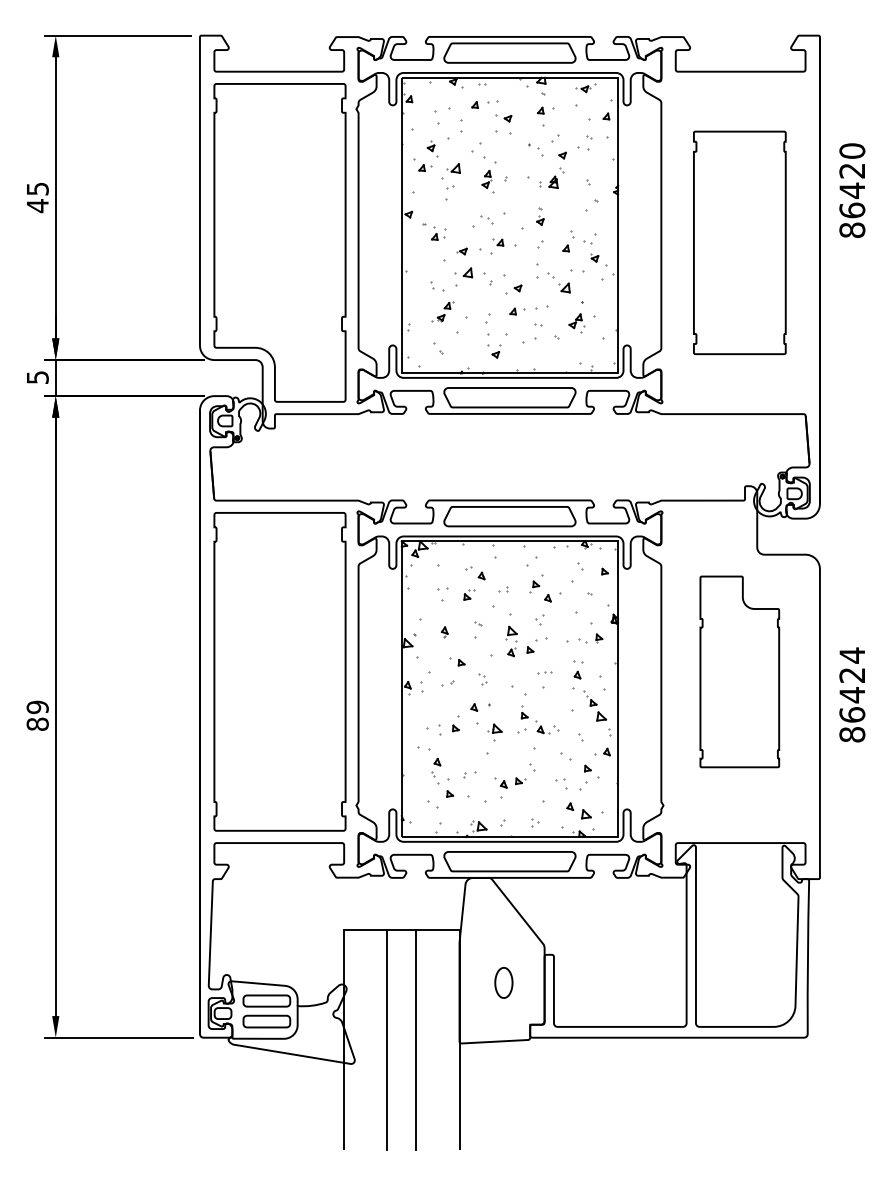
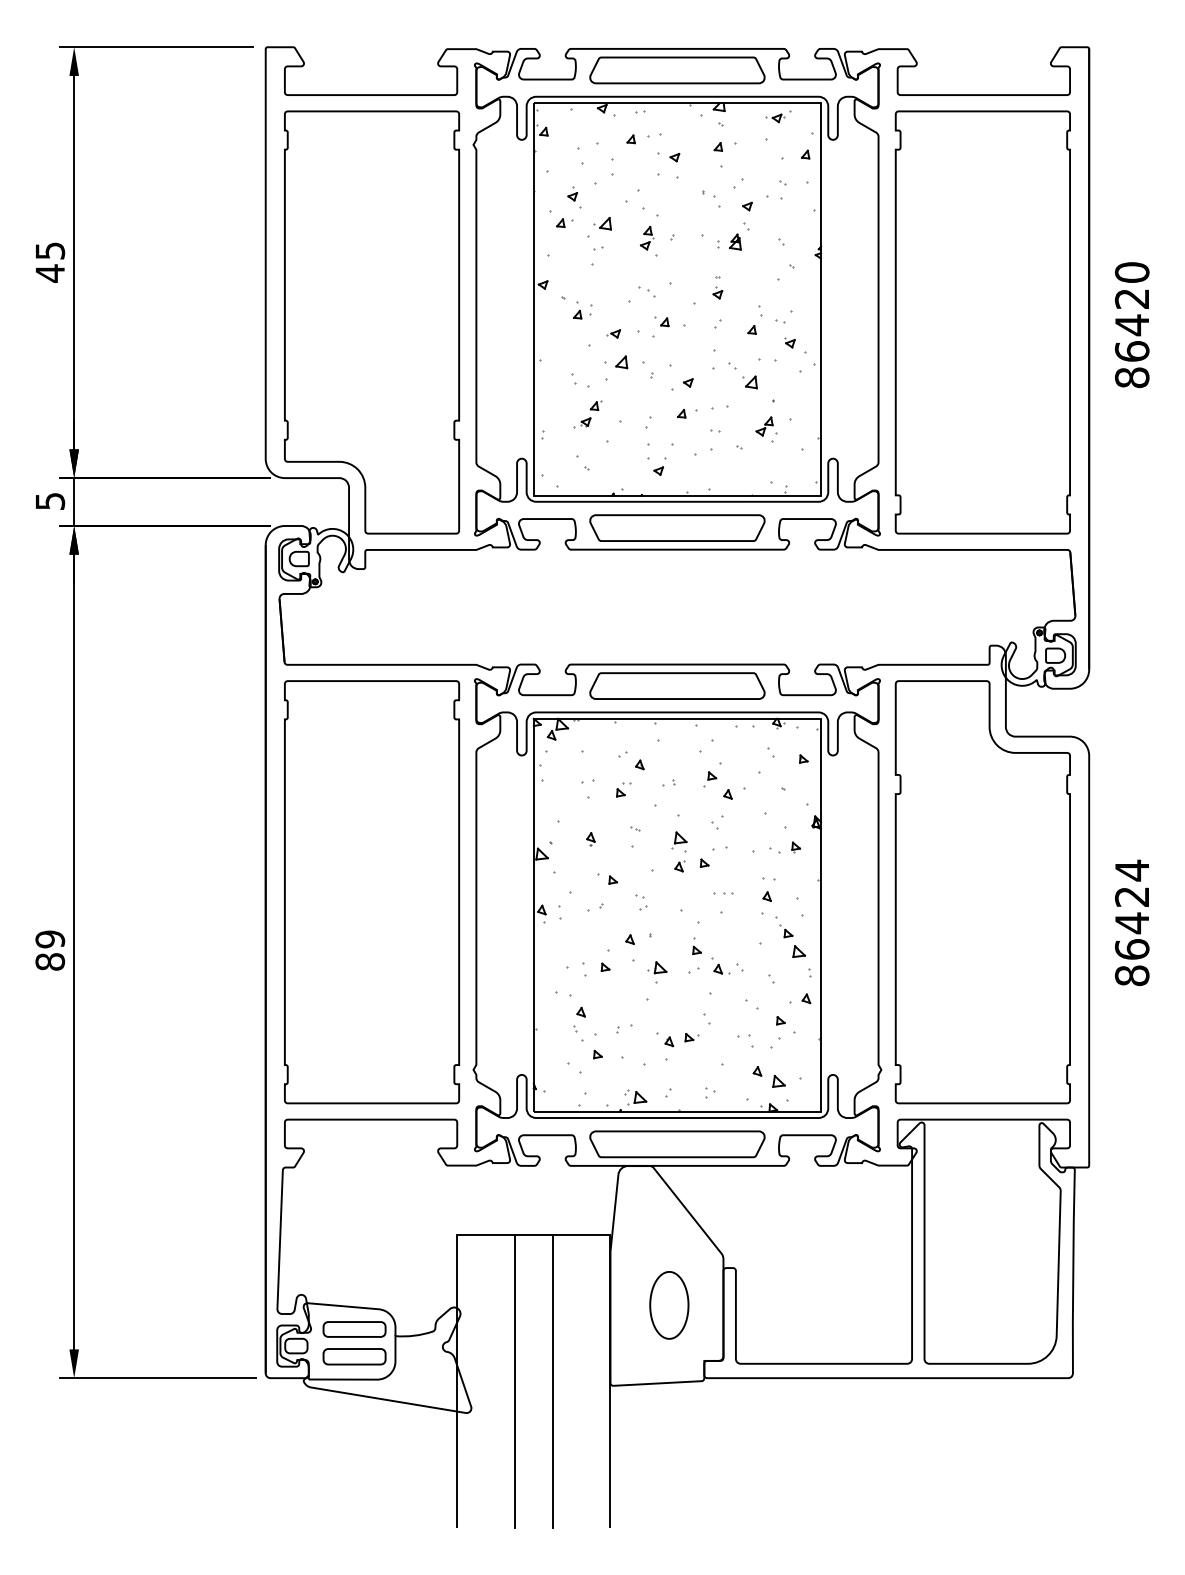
text: (852, 190) -> (1132, 325), moved
part: (739, 242) -> (982, 322), size x1.43
part: (739, 672) -> (982, 892), size x1.67
part: (503, 983) -> (669, 1305), size x1.67

